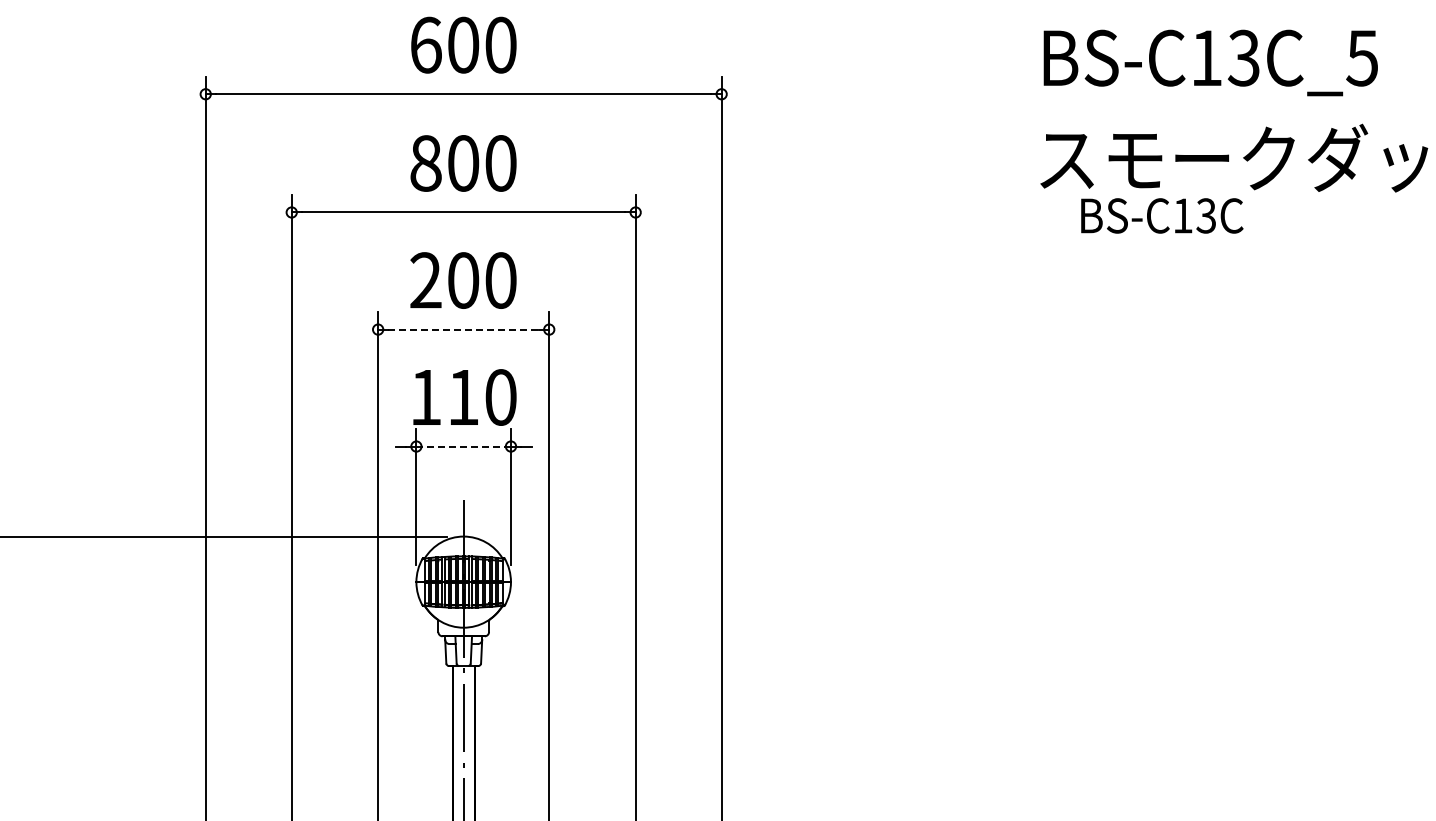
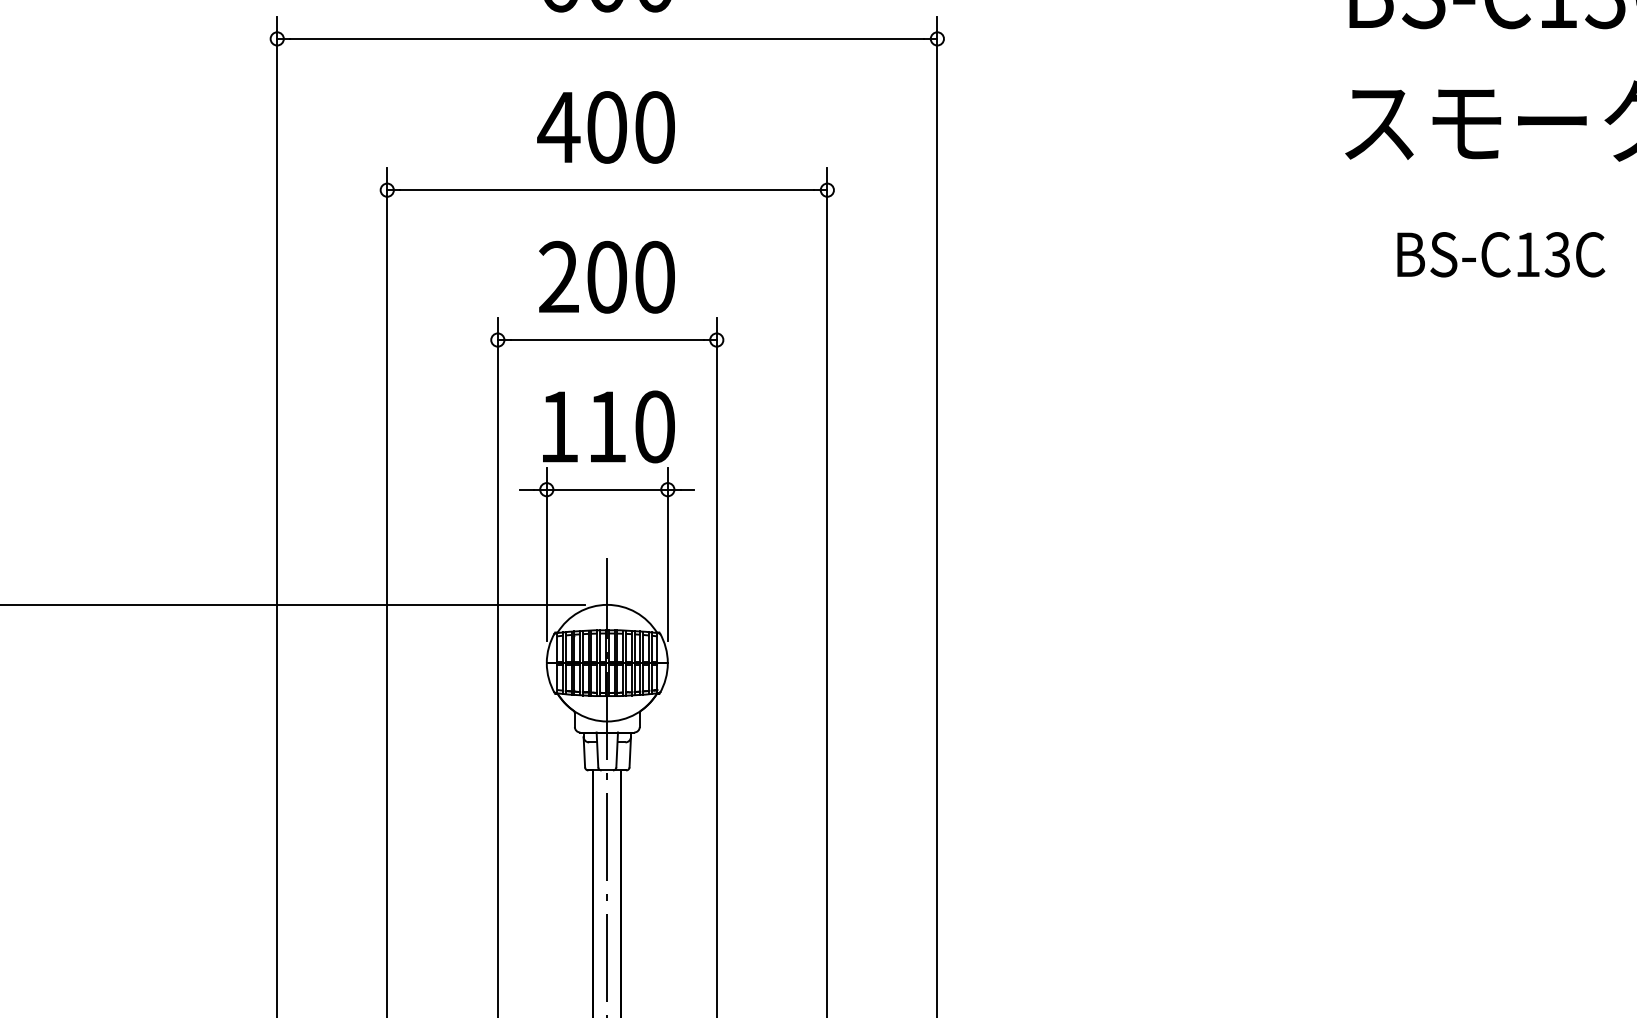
text: (425, 163) -> (558, 127), 800 -> 400
text: (1162, 215) -> (1501, 254), moved
line: (464, 329) -> (608, 339), dashed -> solid
line: (464, 446) -> (608, 489), dashed -> solid

